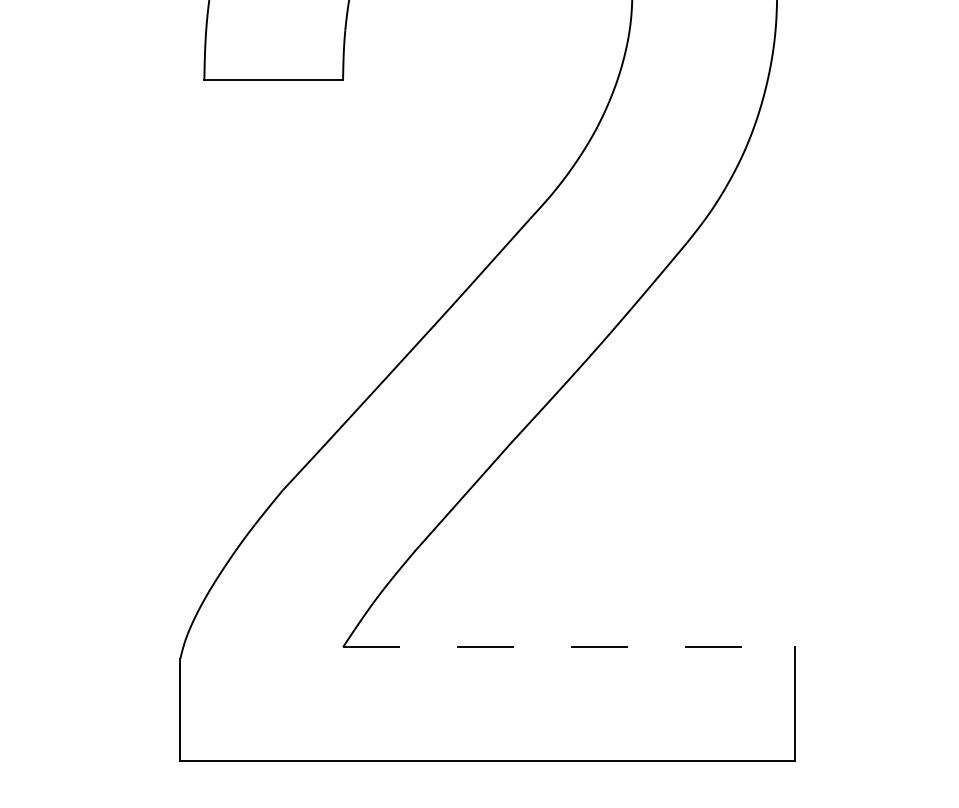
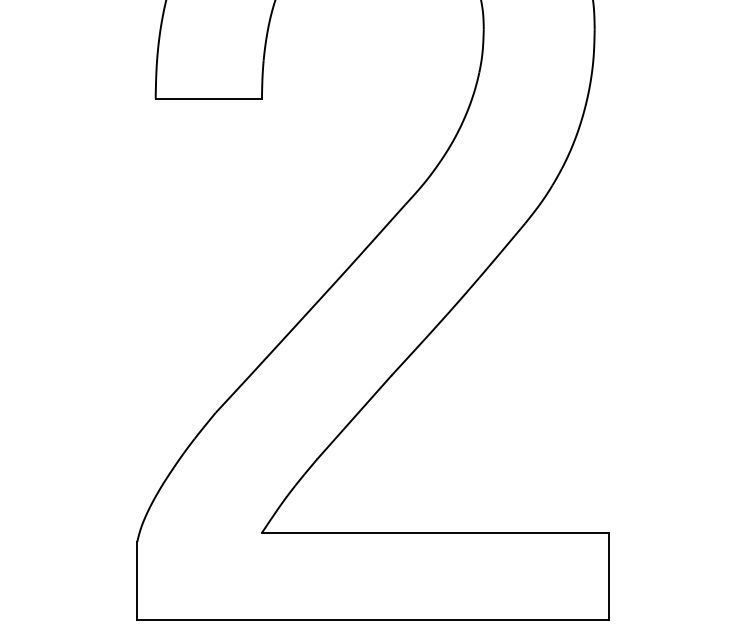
line: (569, 646) -> (435, 532), dashed -> solid

